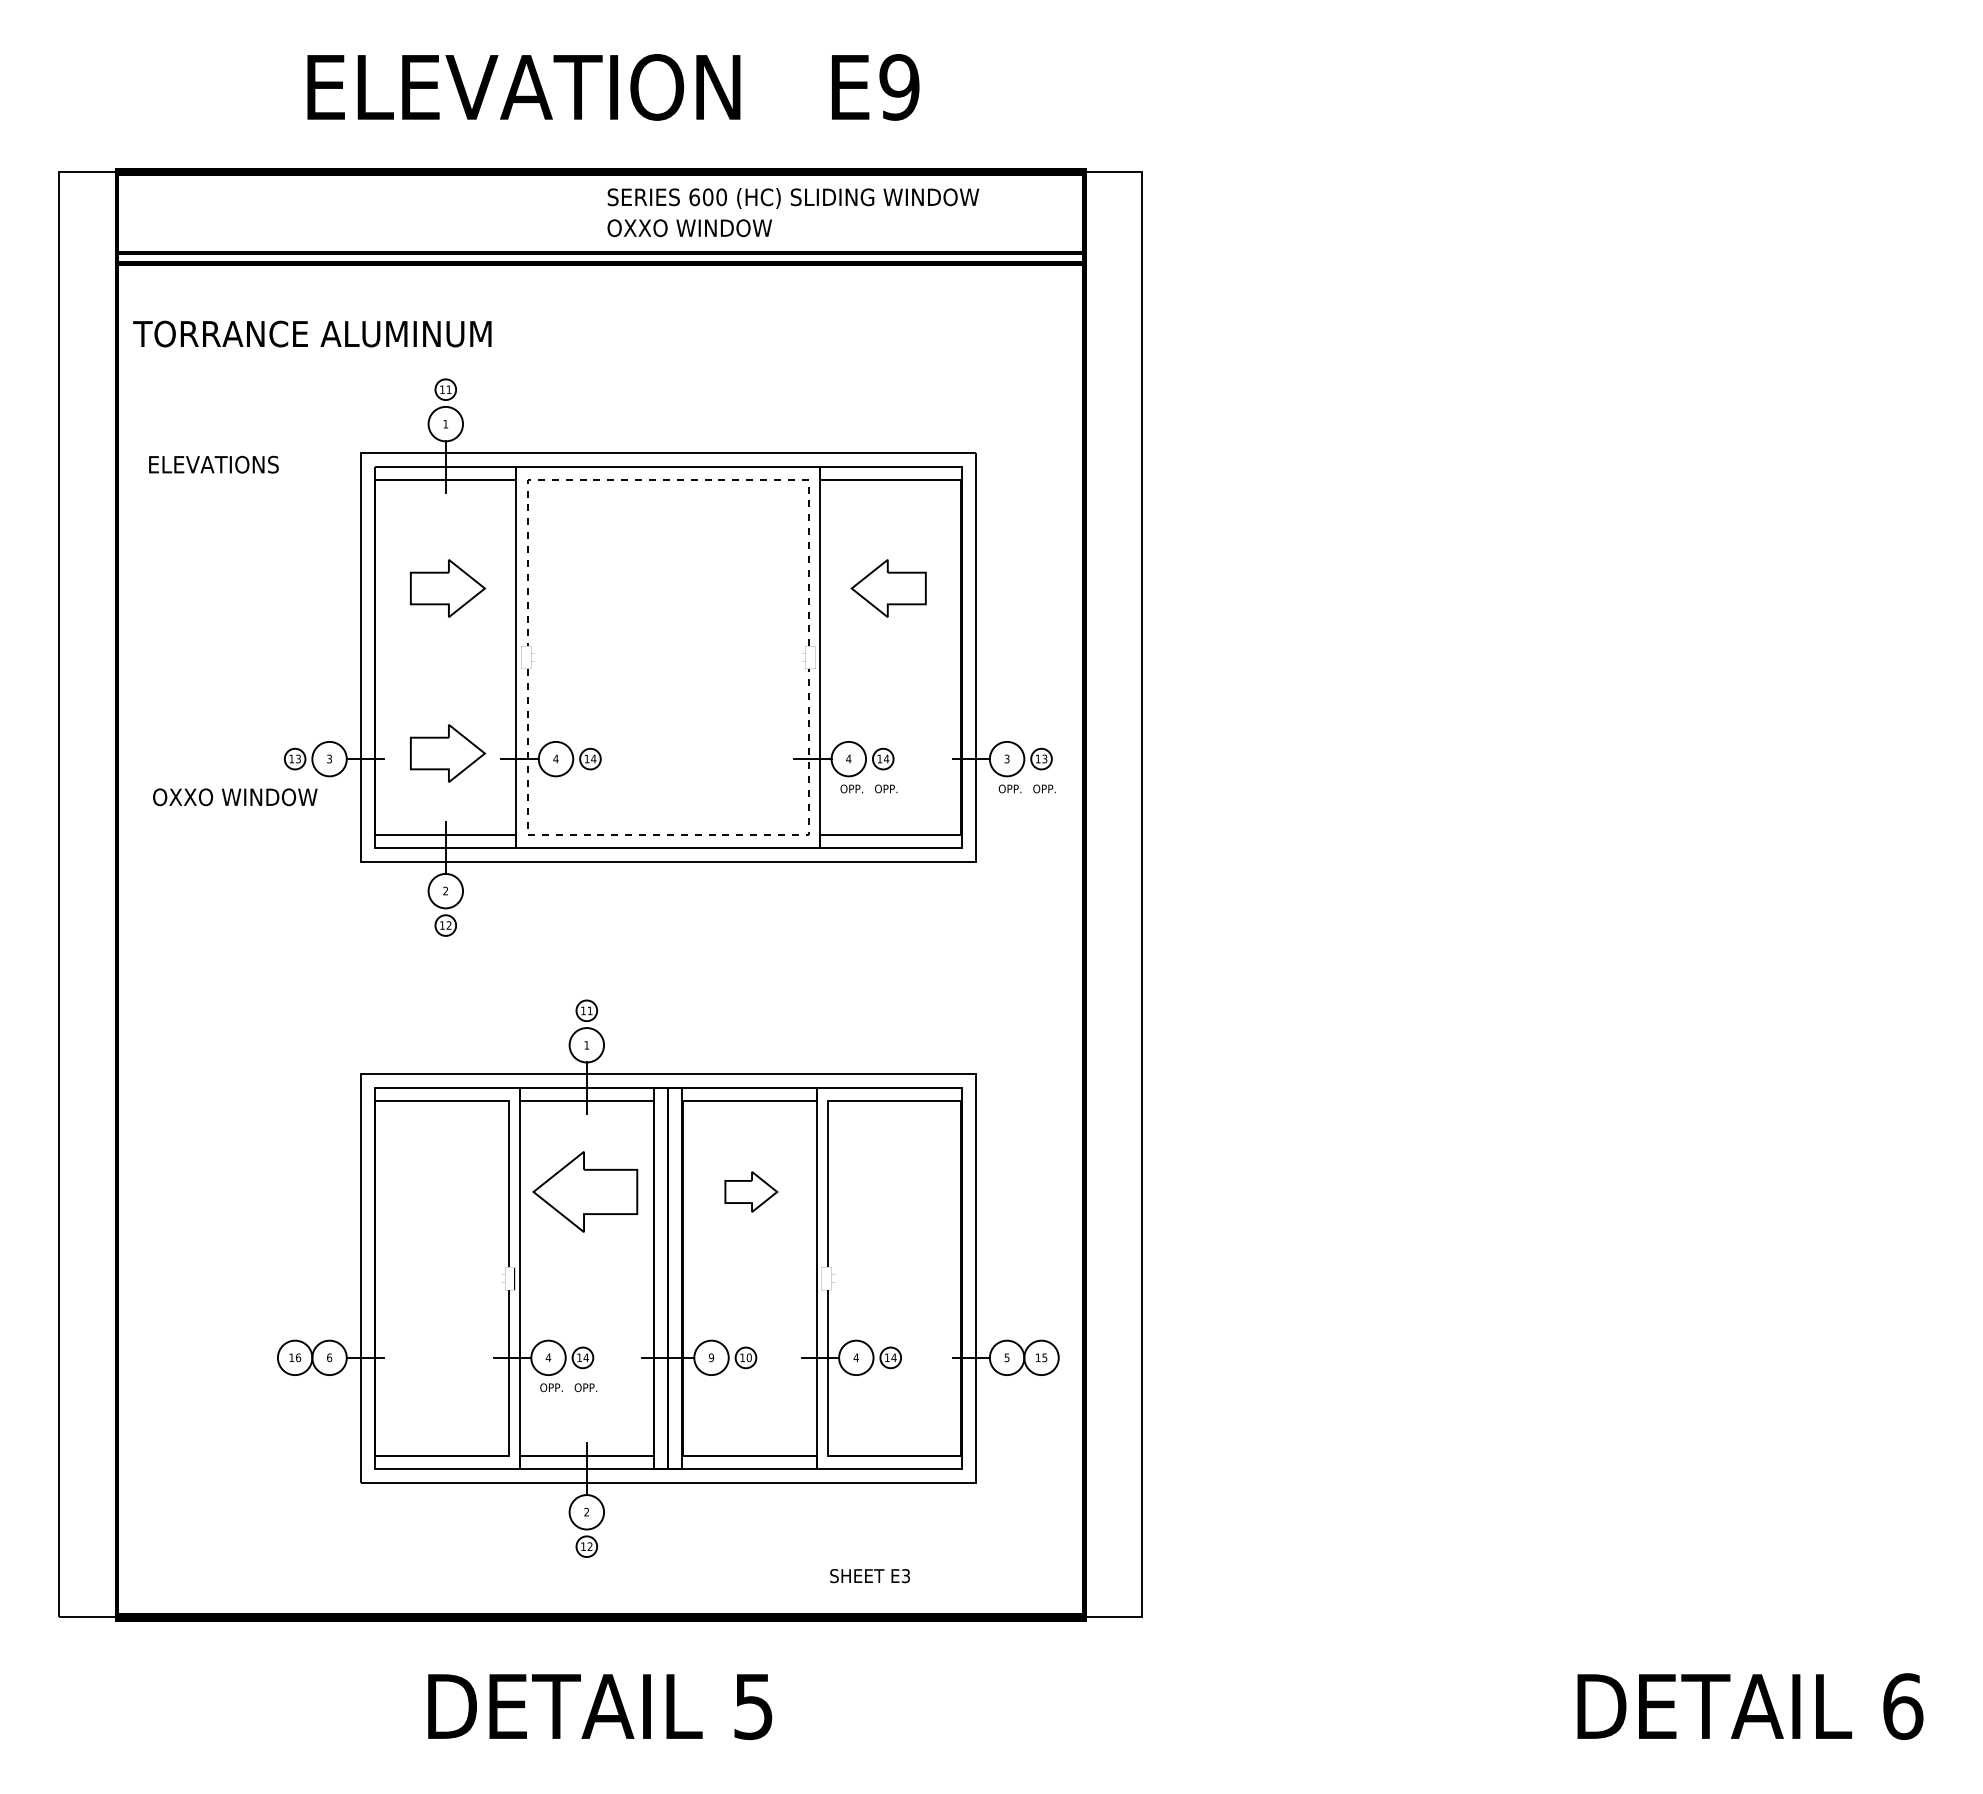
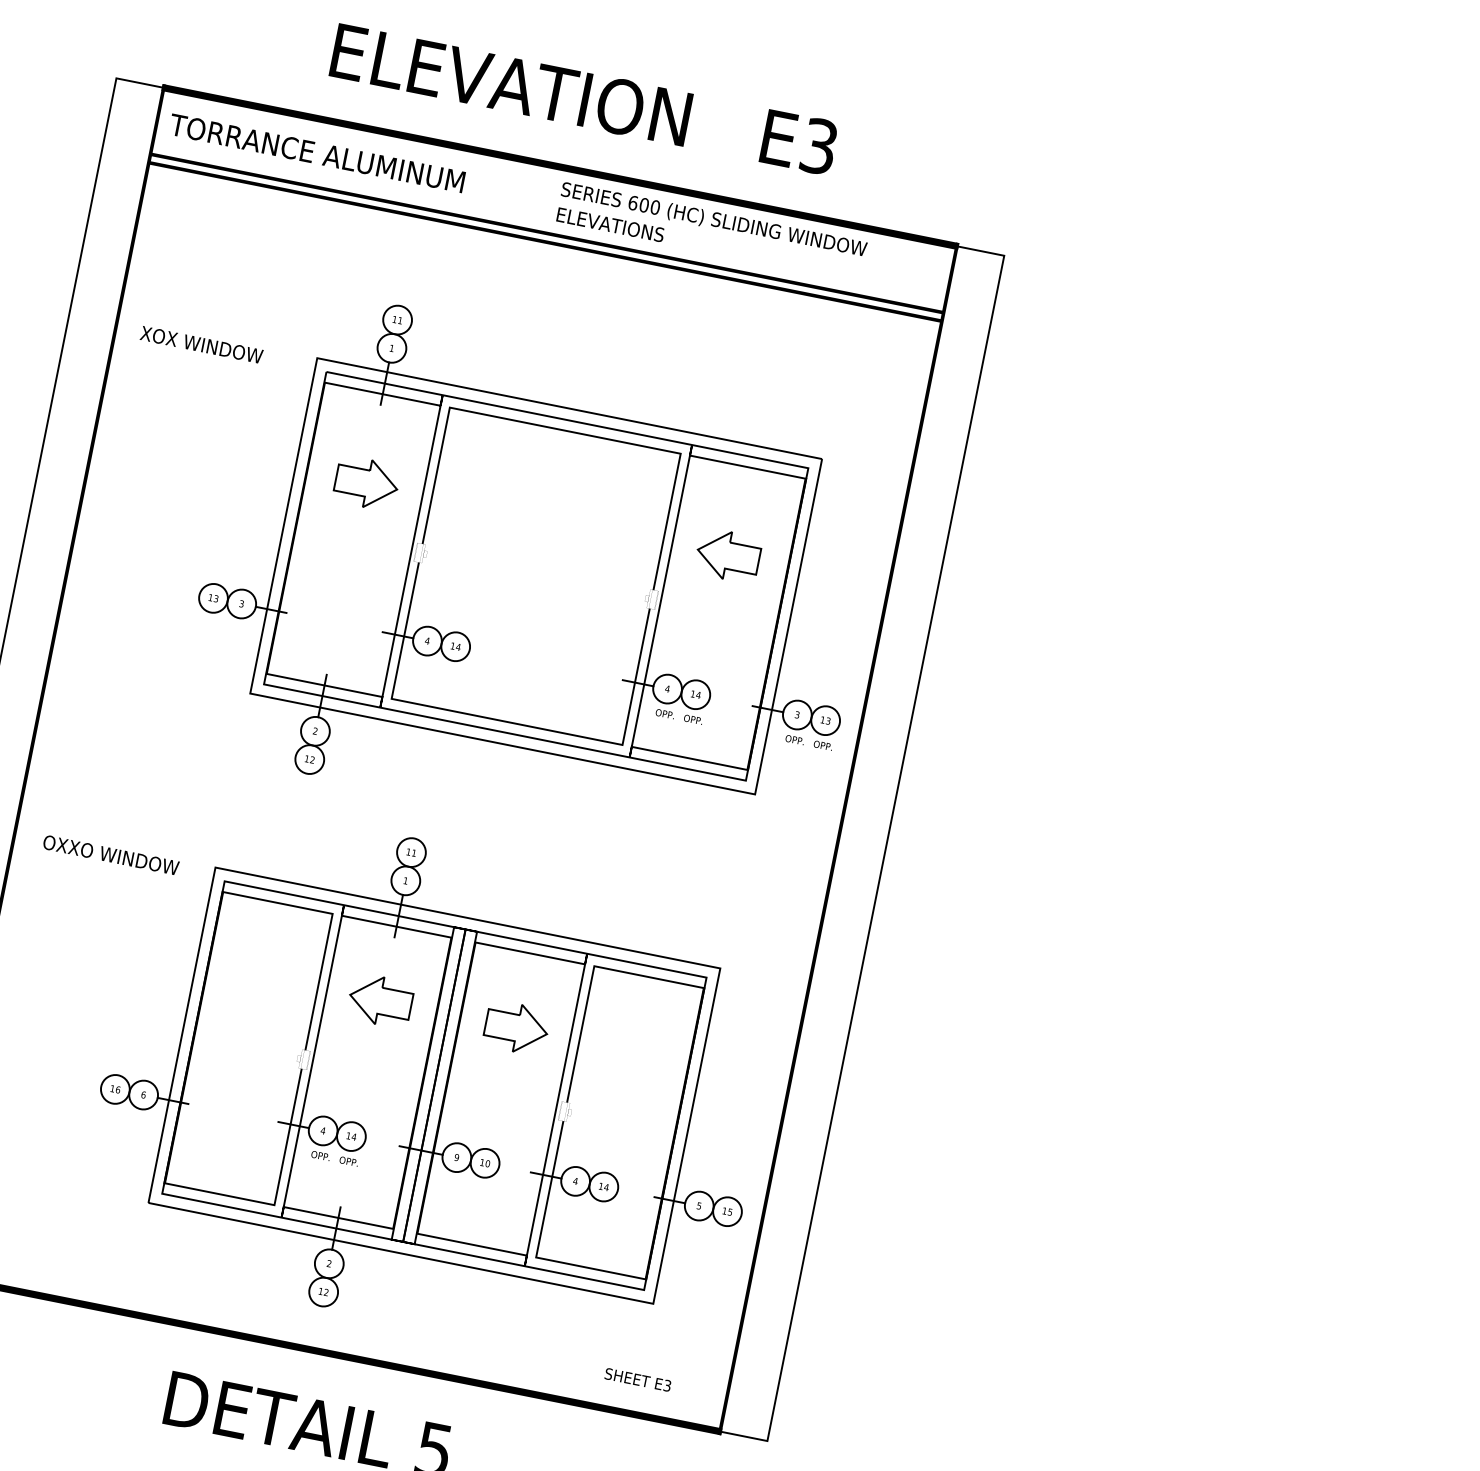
text: (899, 87) -> (819, 146), E9 -> E3
text: (689, 228) -> (623, 227), OXXO WINDOW -> ELEVATIONS
text: (312, 333) -> (317, 152), moved
circle: (445, 389) -> (397, 319), size x1.67
text: (221, 464) -> (201, 344), ELEVATIONS -> XOX WINDOW
line: (668, 480) -> (565, 431), dashed -> solid
part: (448, 753) -> (340, 618), removed
circle: (294, 758) -> (213, 597), size x1.67
circle: (590, 758) -> (455, 646), size x1.67
circle: (883, 758) -> (696, 694), size x1.67
circle: (1041, 758) -> (825, 720), size x1.67
text: (235, 797) -> (111, 855), moved
line: (668, 835) -> (507, 722), dashed -> solid
circle: (445, 925) -> (309, 759), size x1.67
circle: (586, 1010) -> (411, 852), size x1.67
part: (585, 1191) -> (380, 1000), size x0.71
part: (751, 1191) -> (516, 1027), size x1.43
circle: (582, 1357) -> (351, 1136), size x1.67
circle: (745, 1357) -> (484, 1162), size x1.67
circle: (890, 1357) -> (603, 1186), size x1.67
circle: (586, 1546) -> (323, 1291), size x1.67
text: (869, 1576) -> (637, 1380), moved

